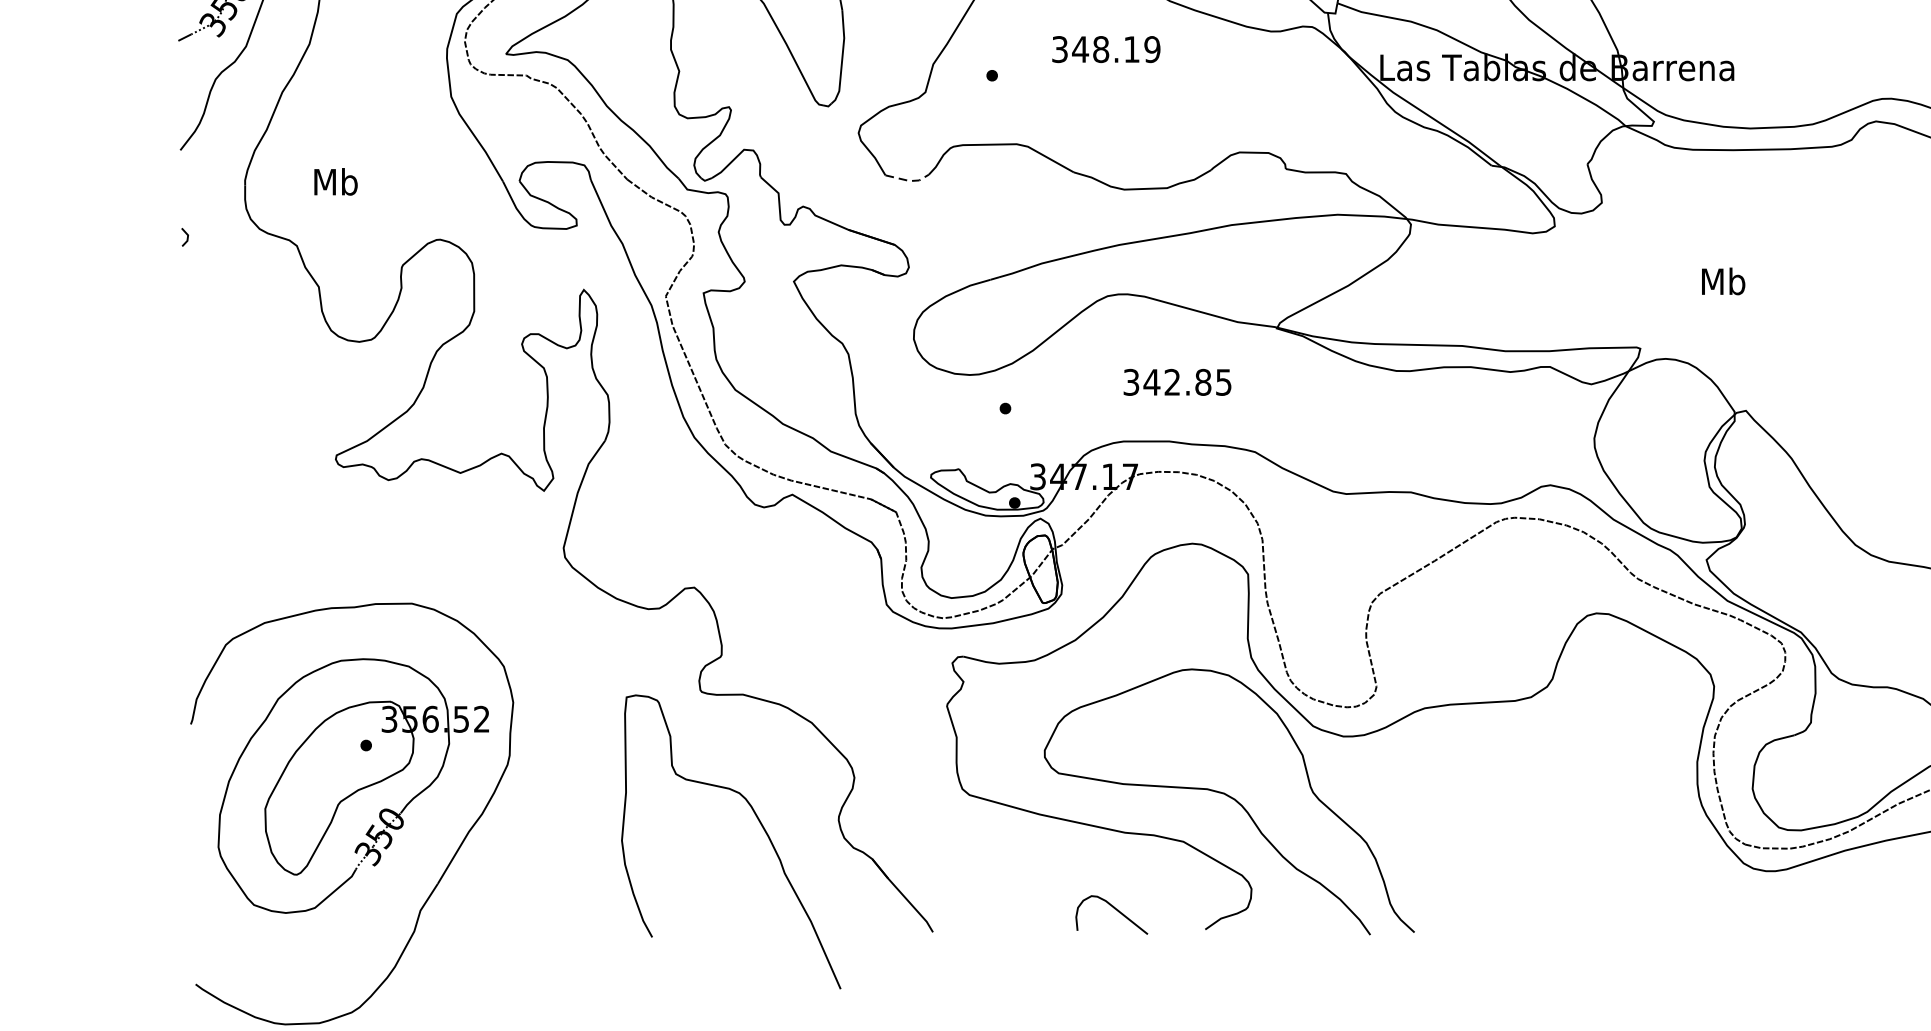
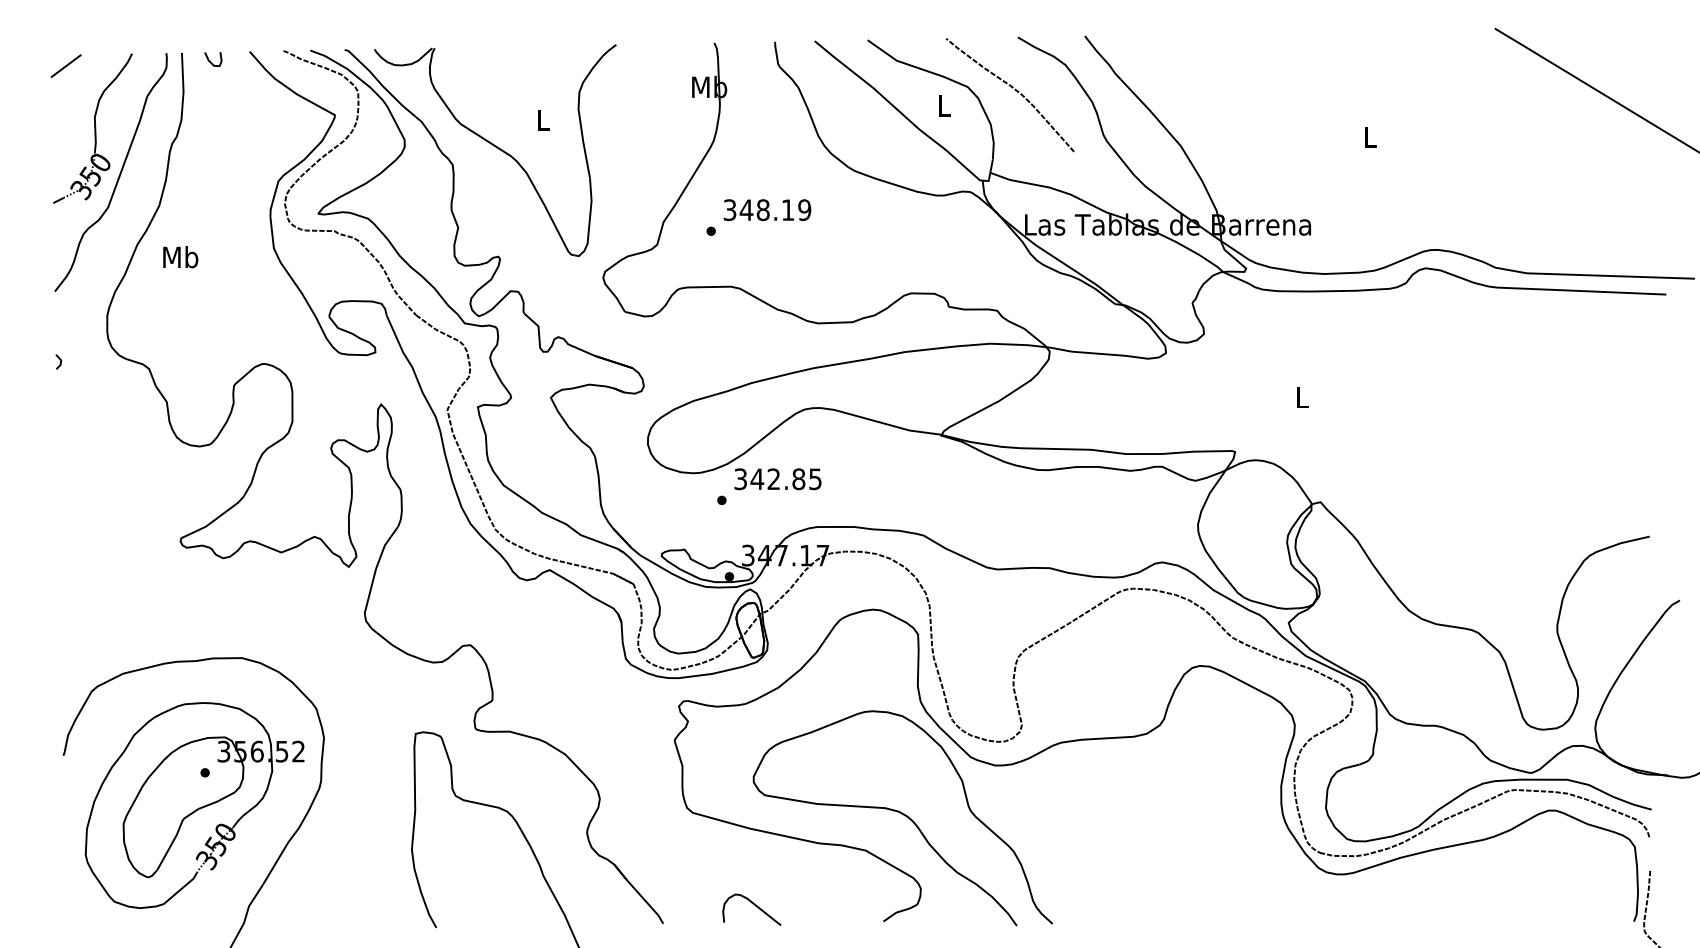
text: (1106, 49) -> (767, 210), moved
line: (909, 181) -> (644, 316), dashed -> solid
text: (335, 182) -> (180, 257), moved
text: (1723, 281) -> (1302, 397), Mb -> L
text: (1176, 382) -> (777, 479), moved
curve: (1115, 909) -> (754, 905), moved

